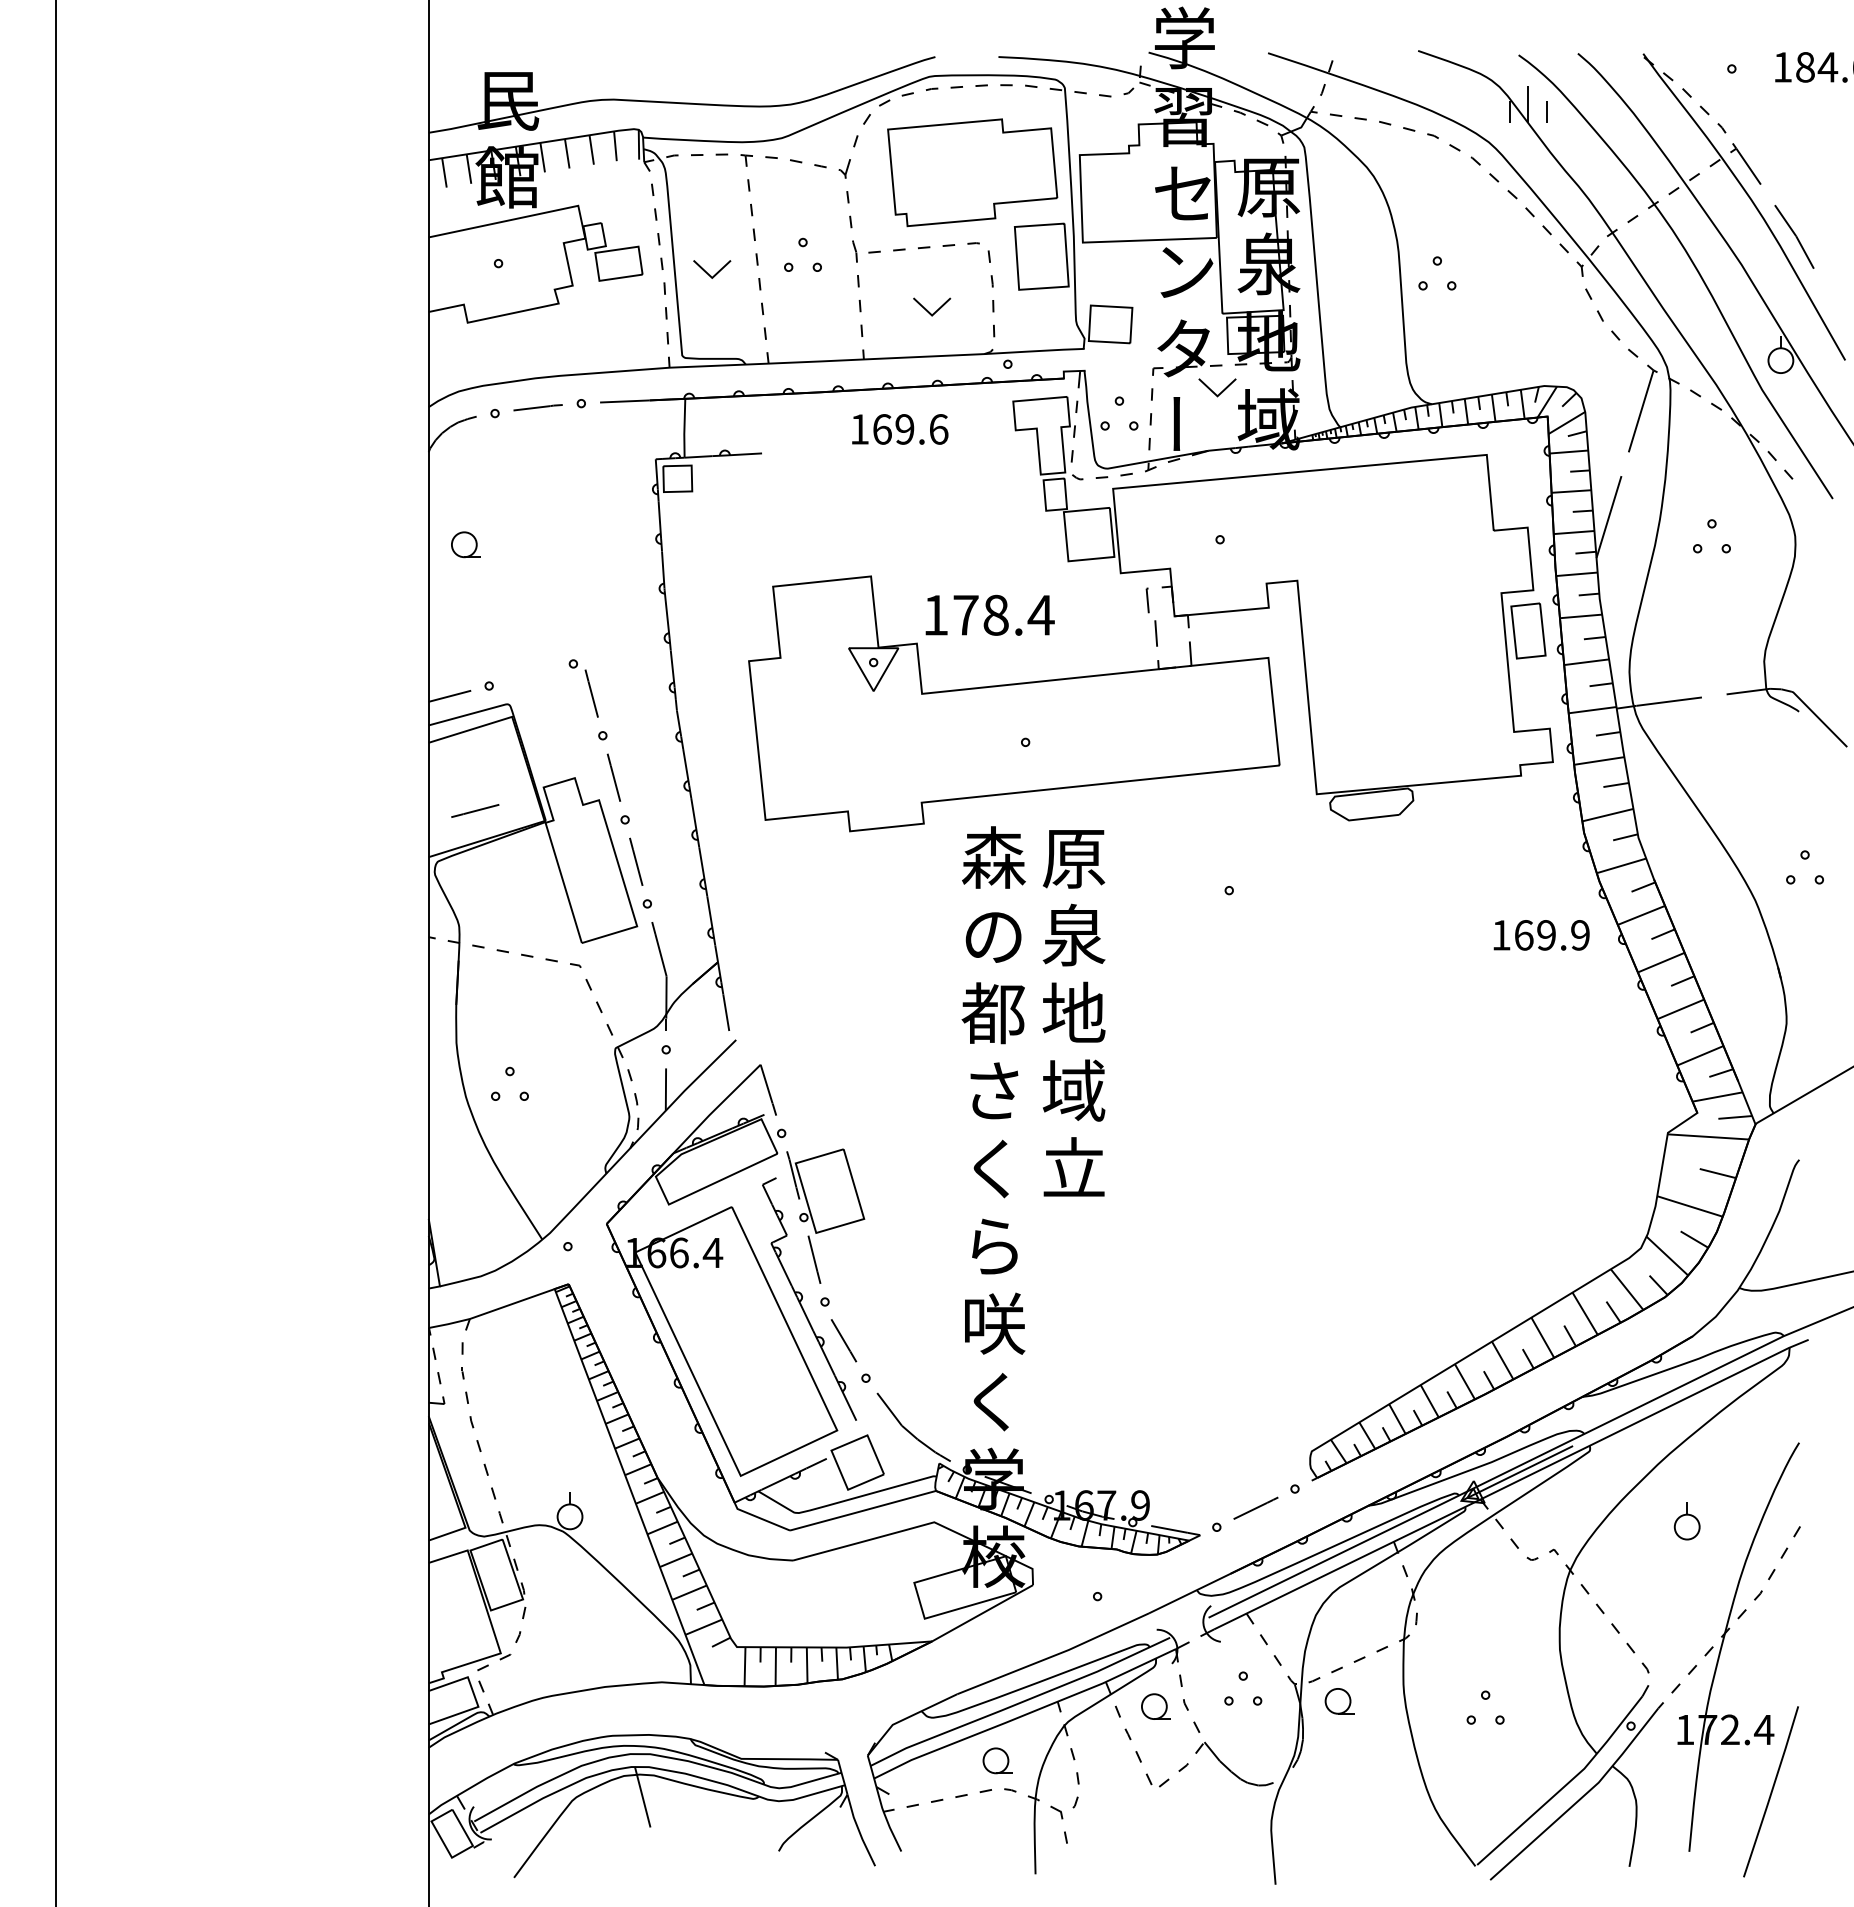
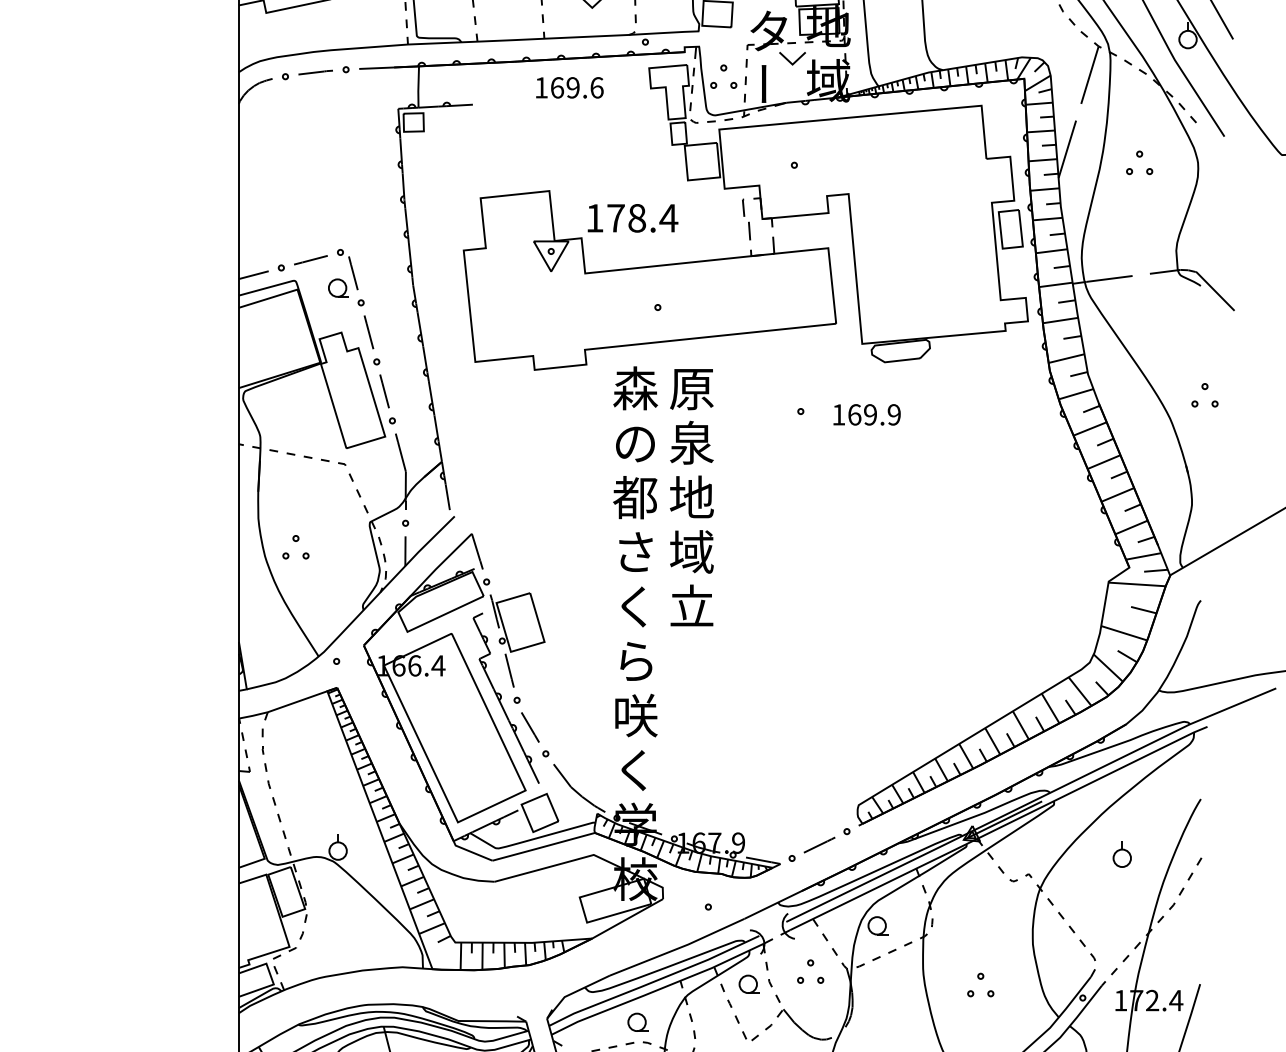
part: (465, 544) -> (338, 287), moved
line: (475, 810) -> (311, 259), moved
text: (1541, 935) -> (866, 414), moved
part: (1339, 1701) -> (878, 925), moved

